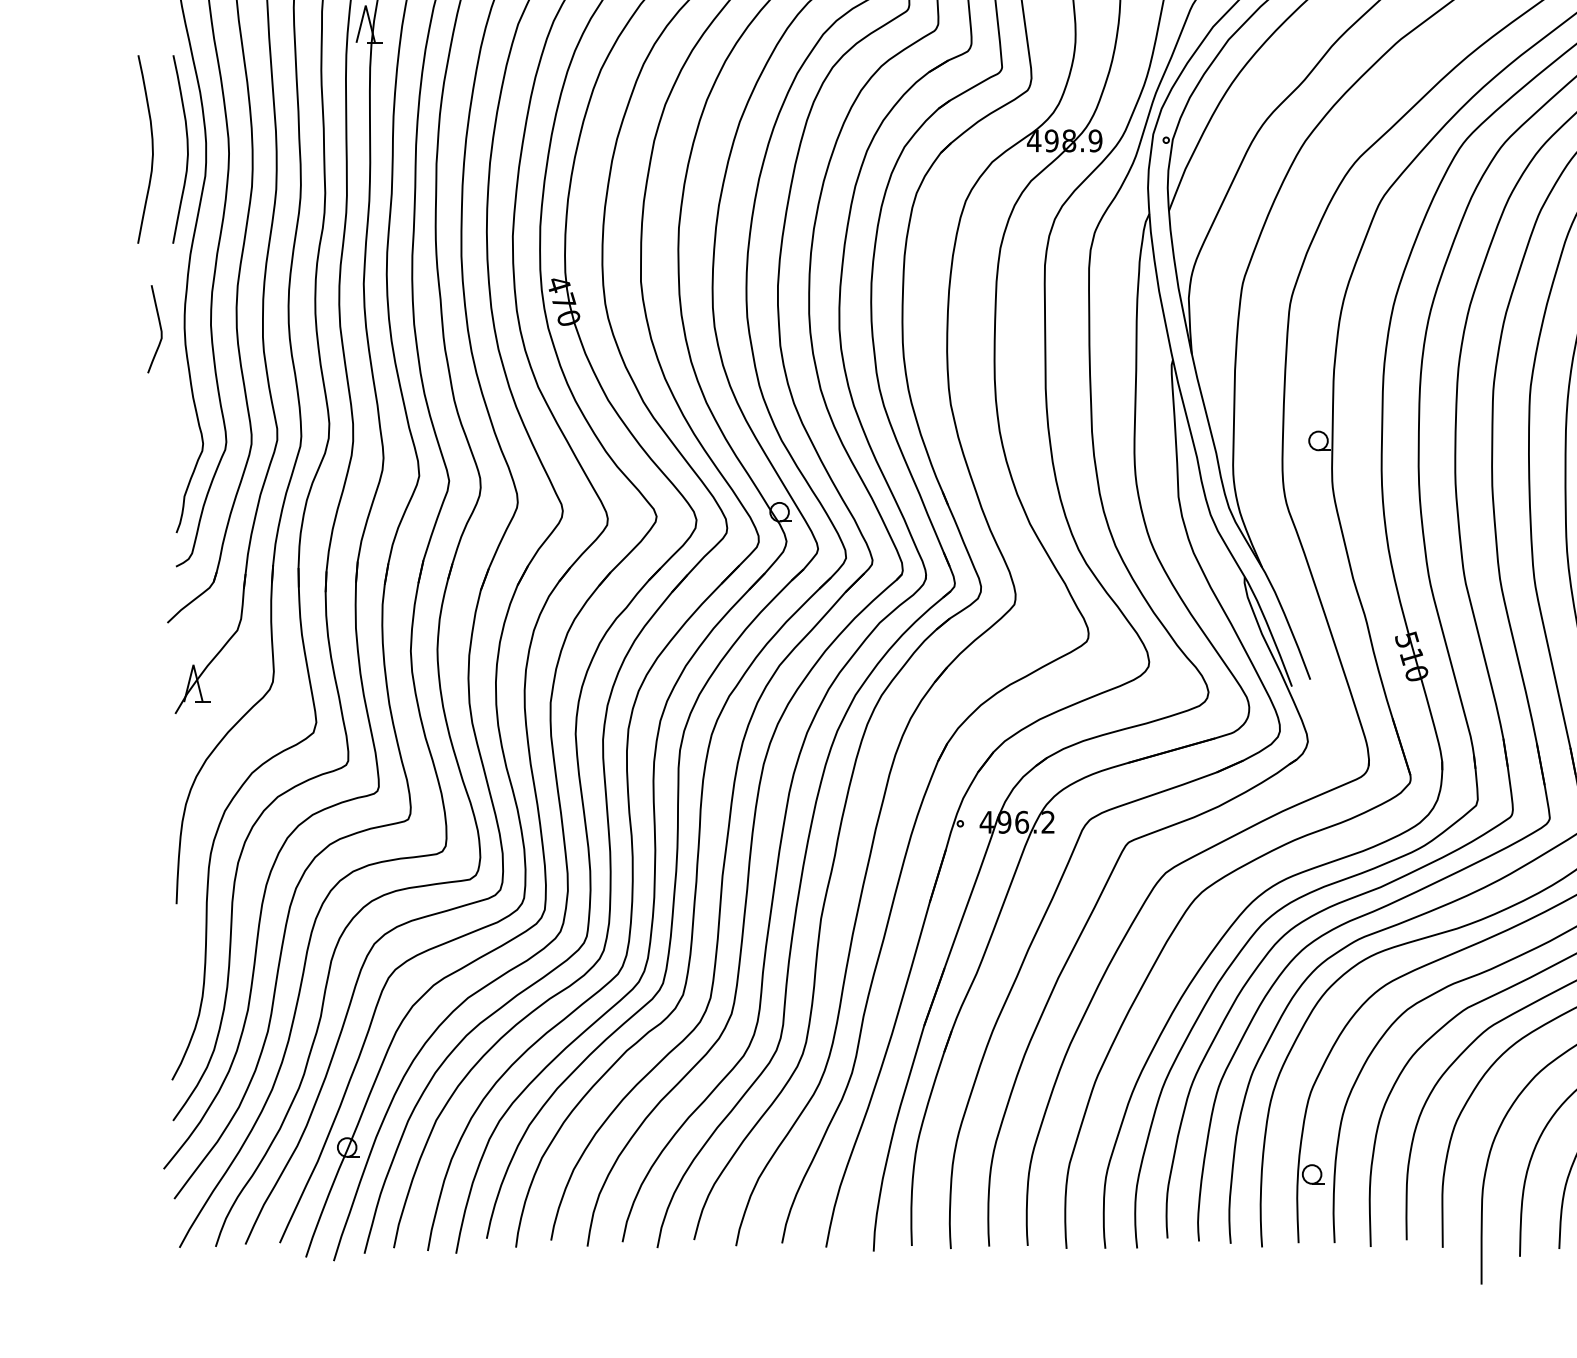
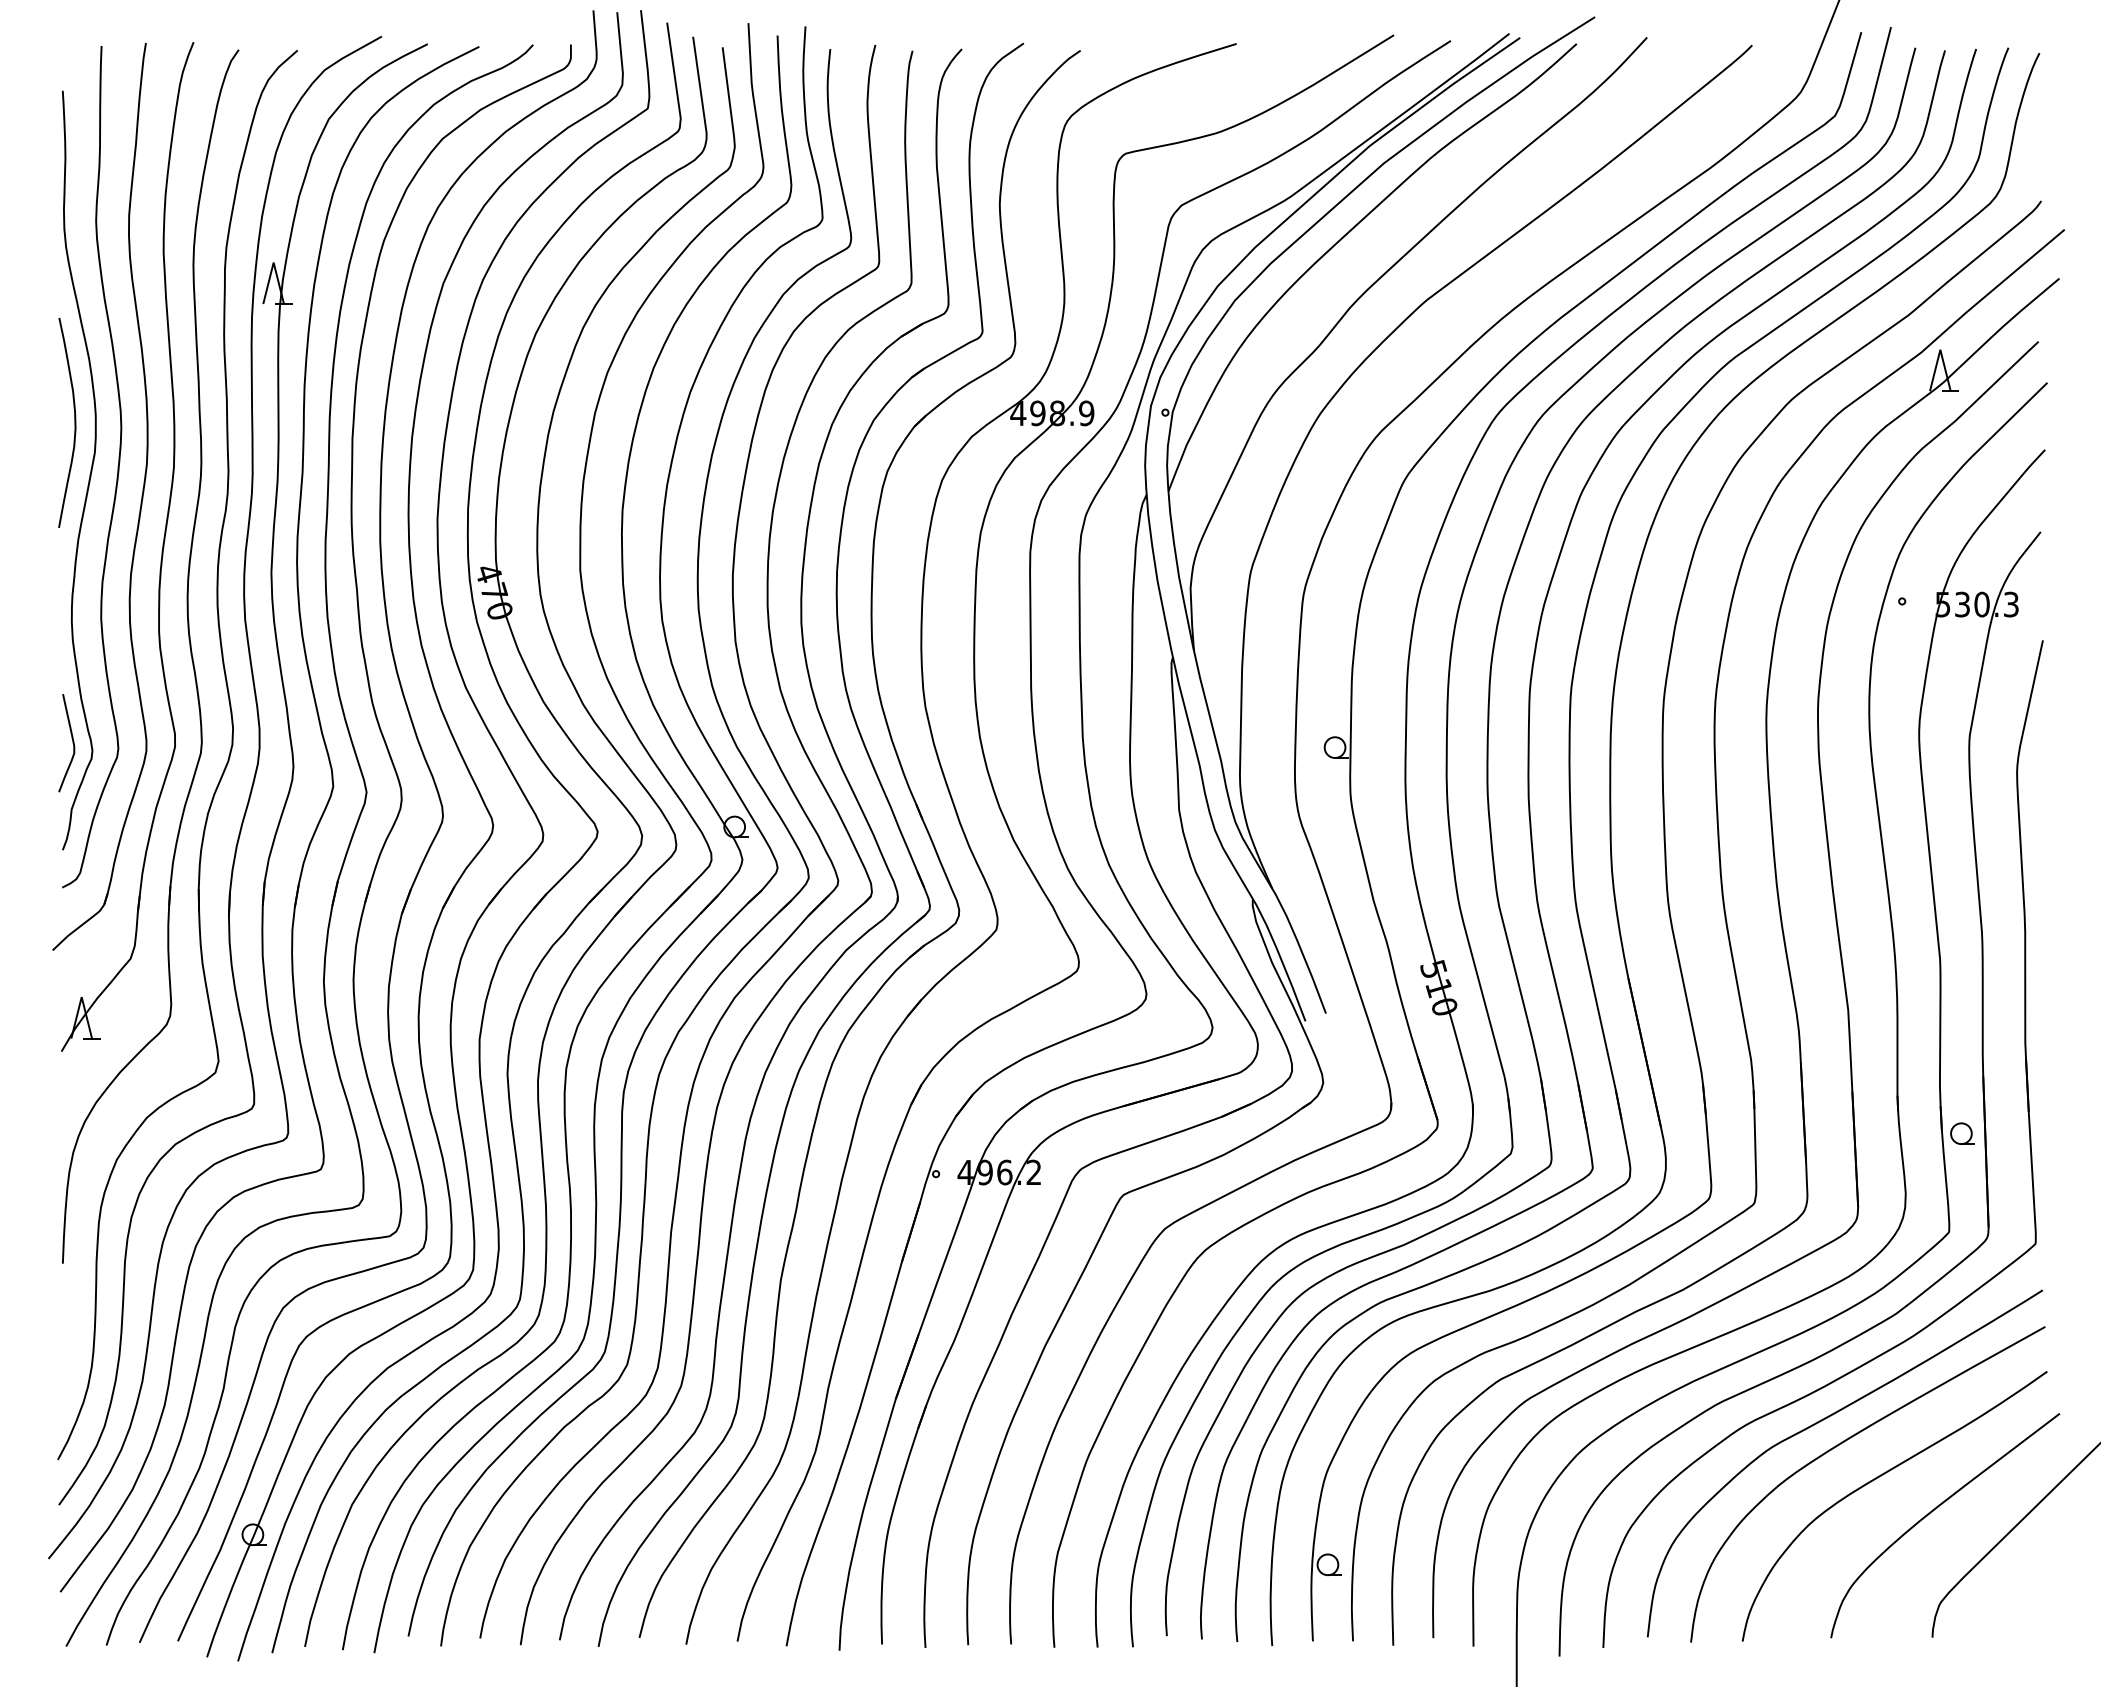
curve: (152, 149) -> (35, 422), removed
curve: (160, 329) -> (72, 743), moved

